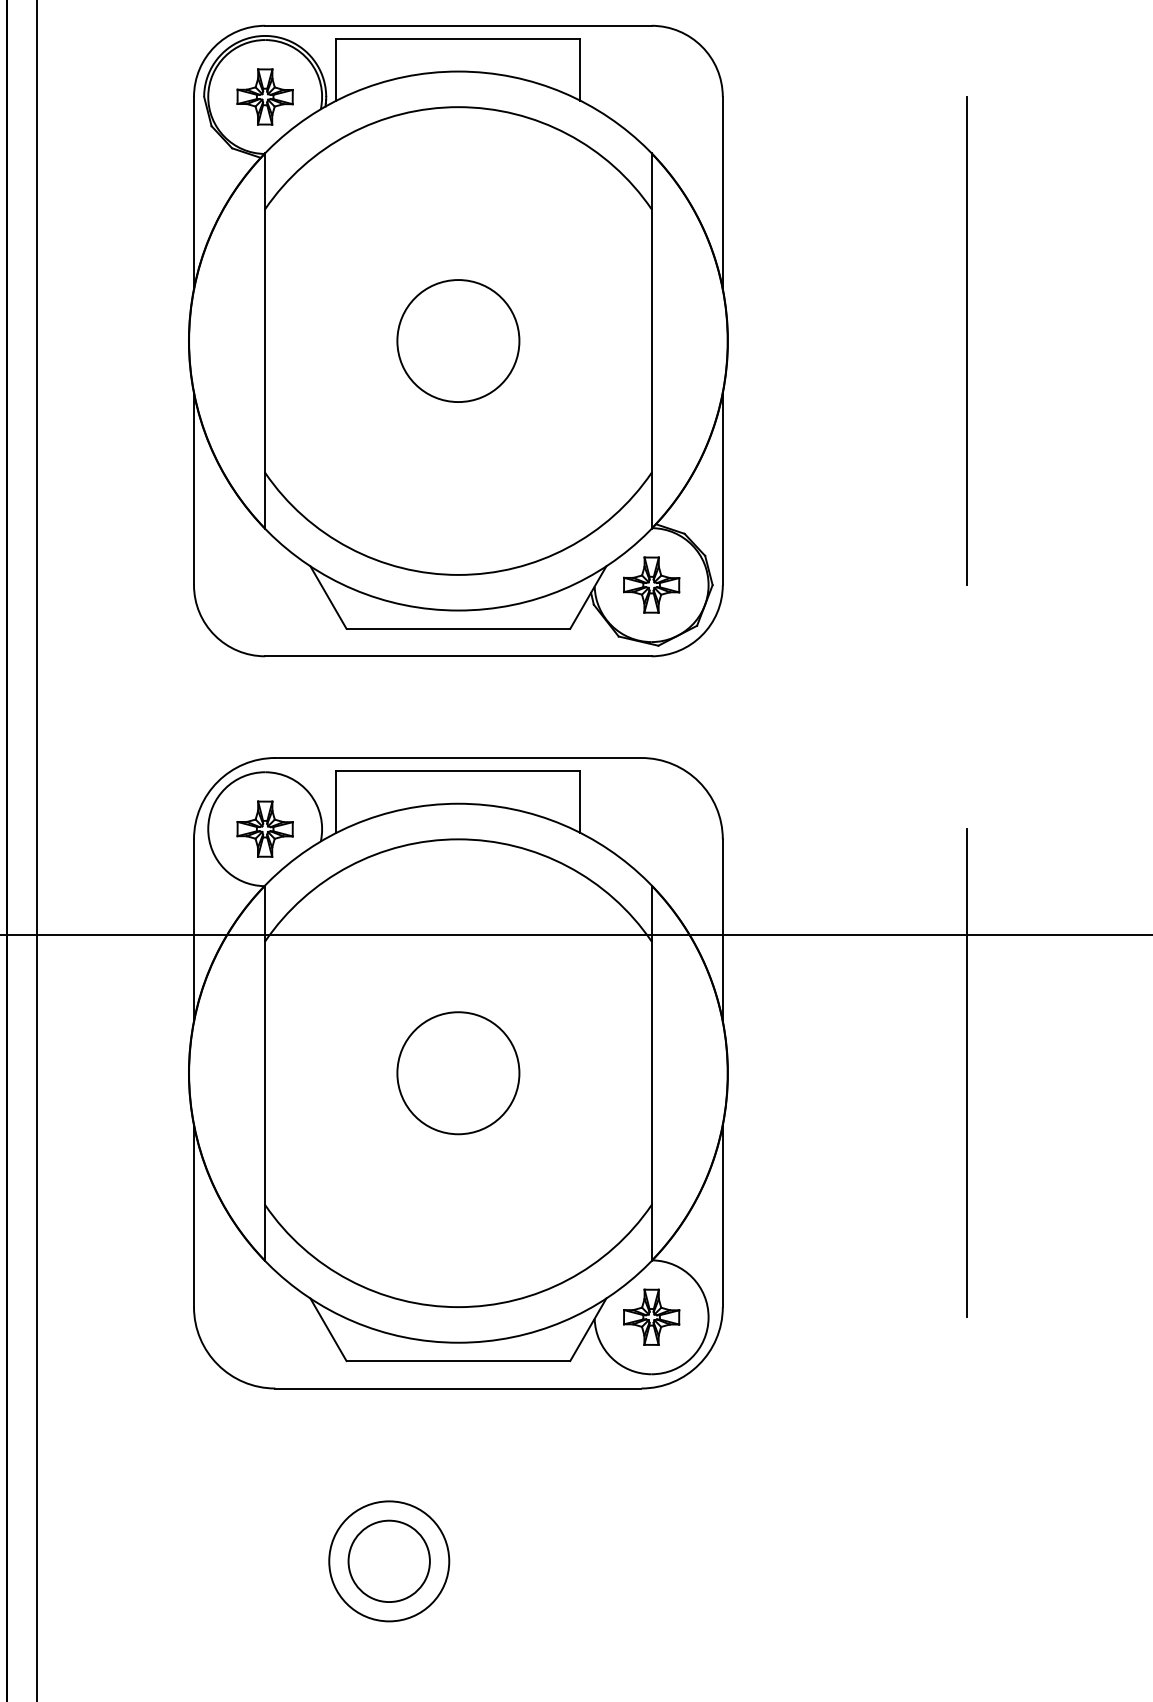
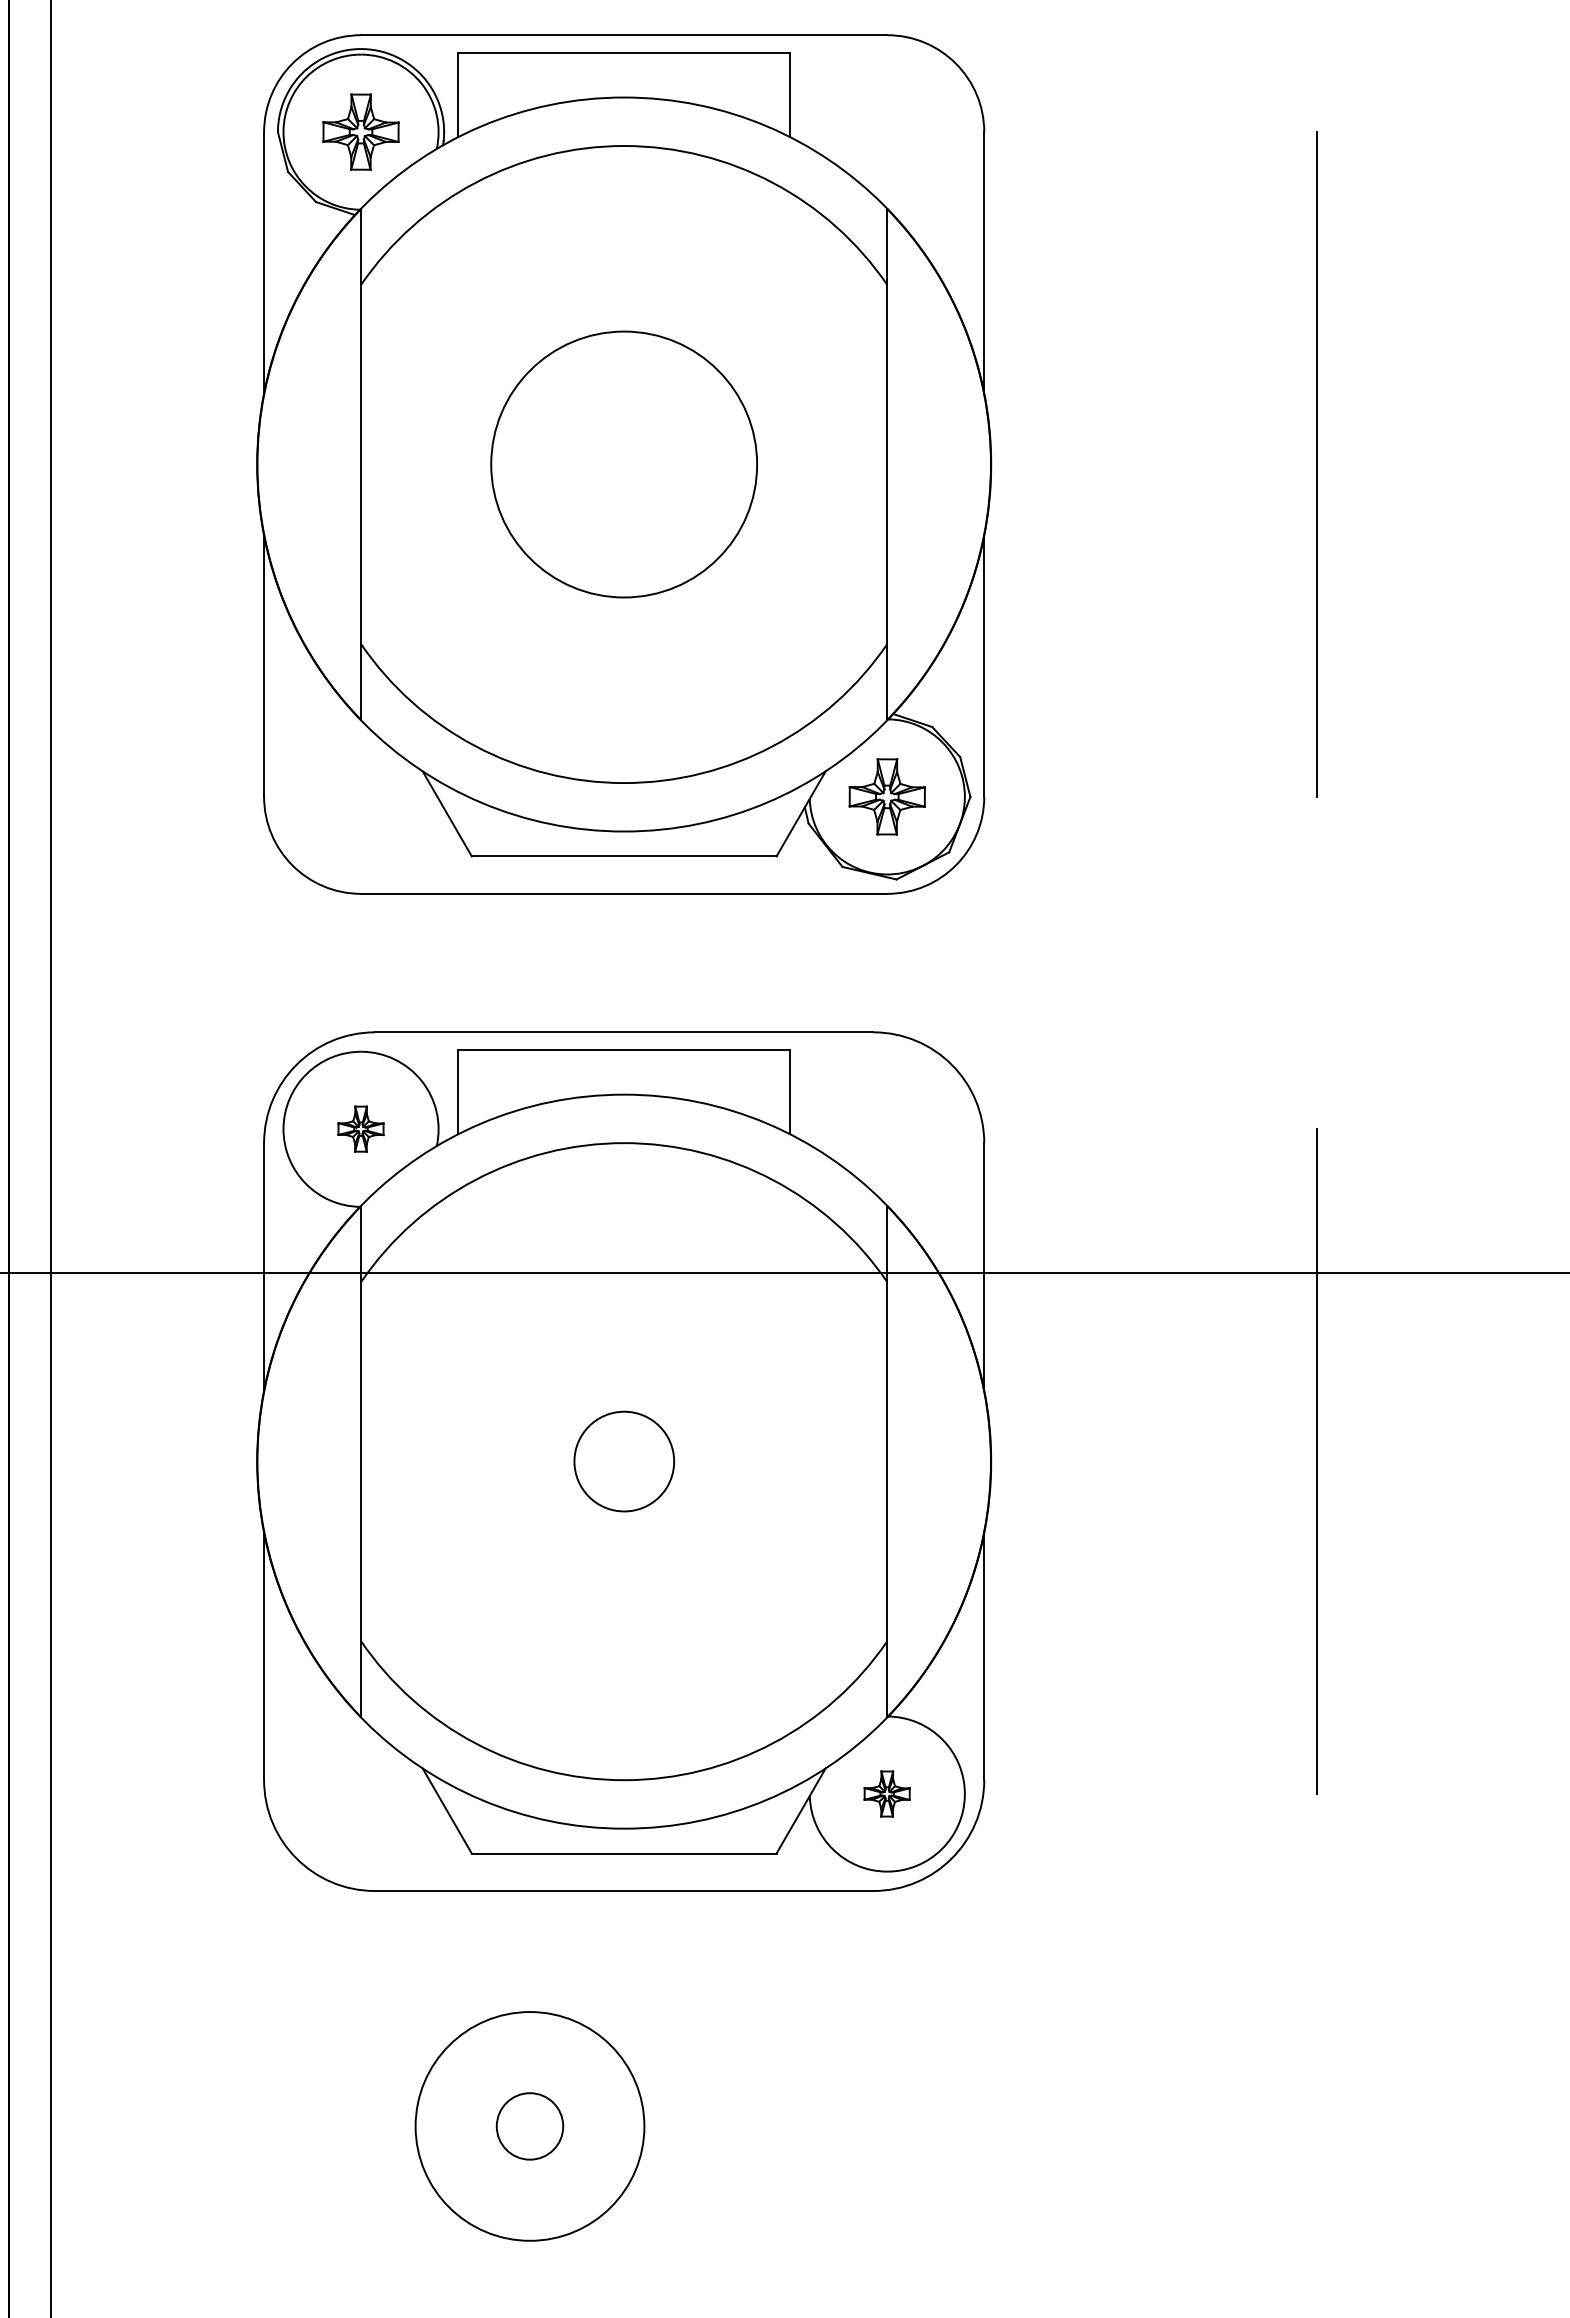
circle: (458, 341) -> (624, 464), size x1.6
part: (264, 828) -> (360, 1128), size x0.6
circle: (458, 1073) -> (624, 1461), size x0.6
part: (651, 1316) -> (886, 1793), size x0.6
circle: (388, 1561) -> (529, 2126), size x0.6
circle: (388, 1561) -> (529, 2126), size x1.4

